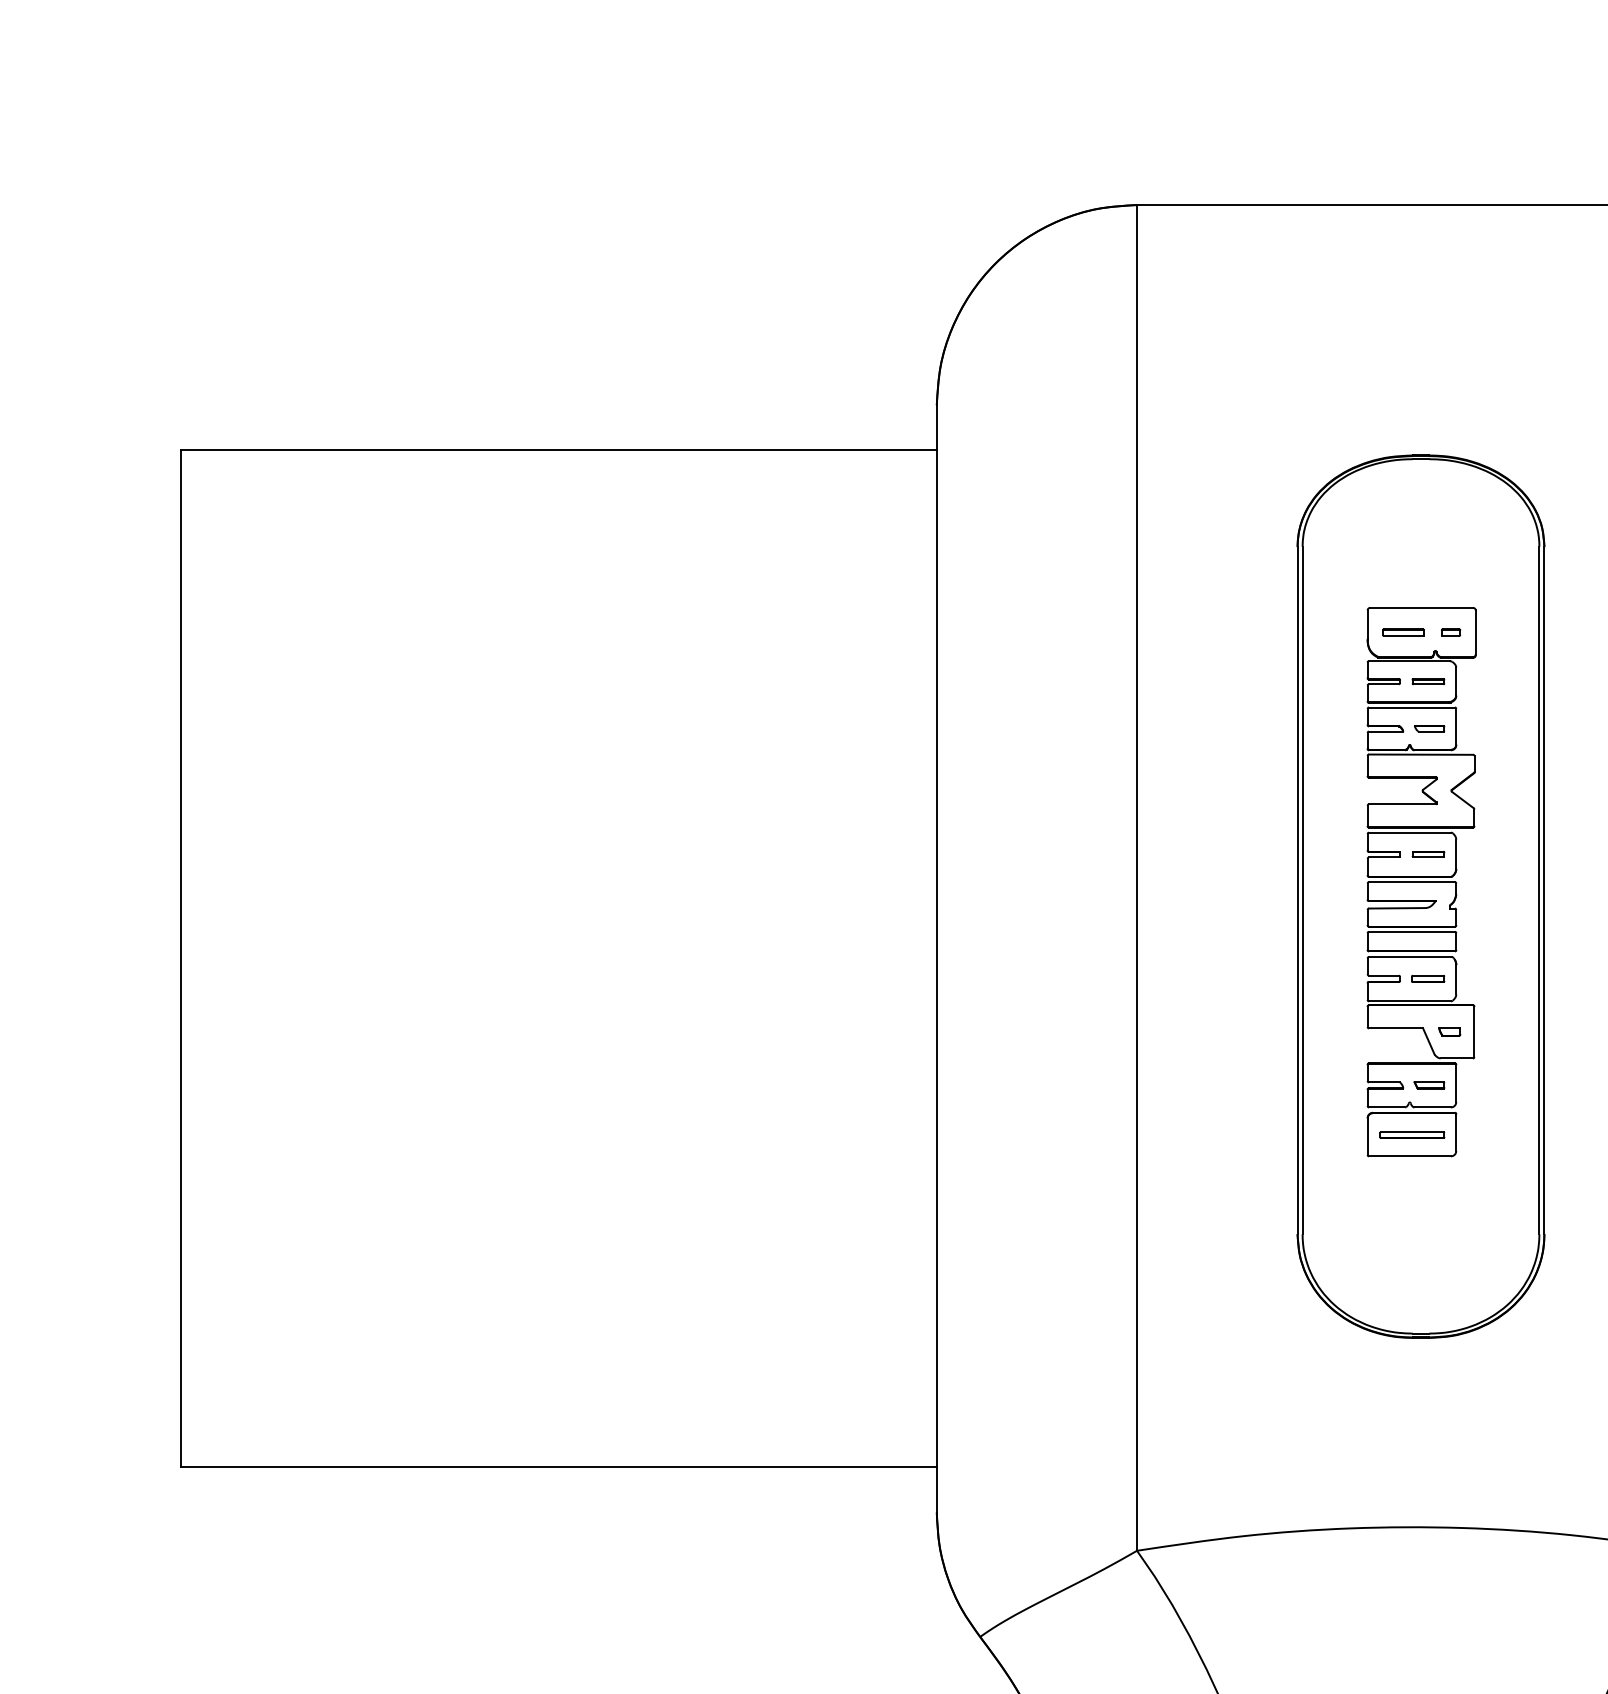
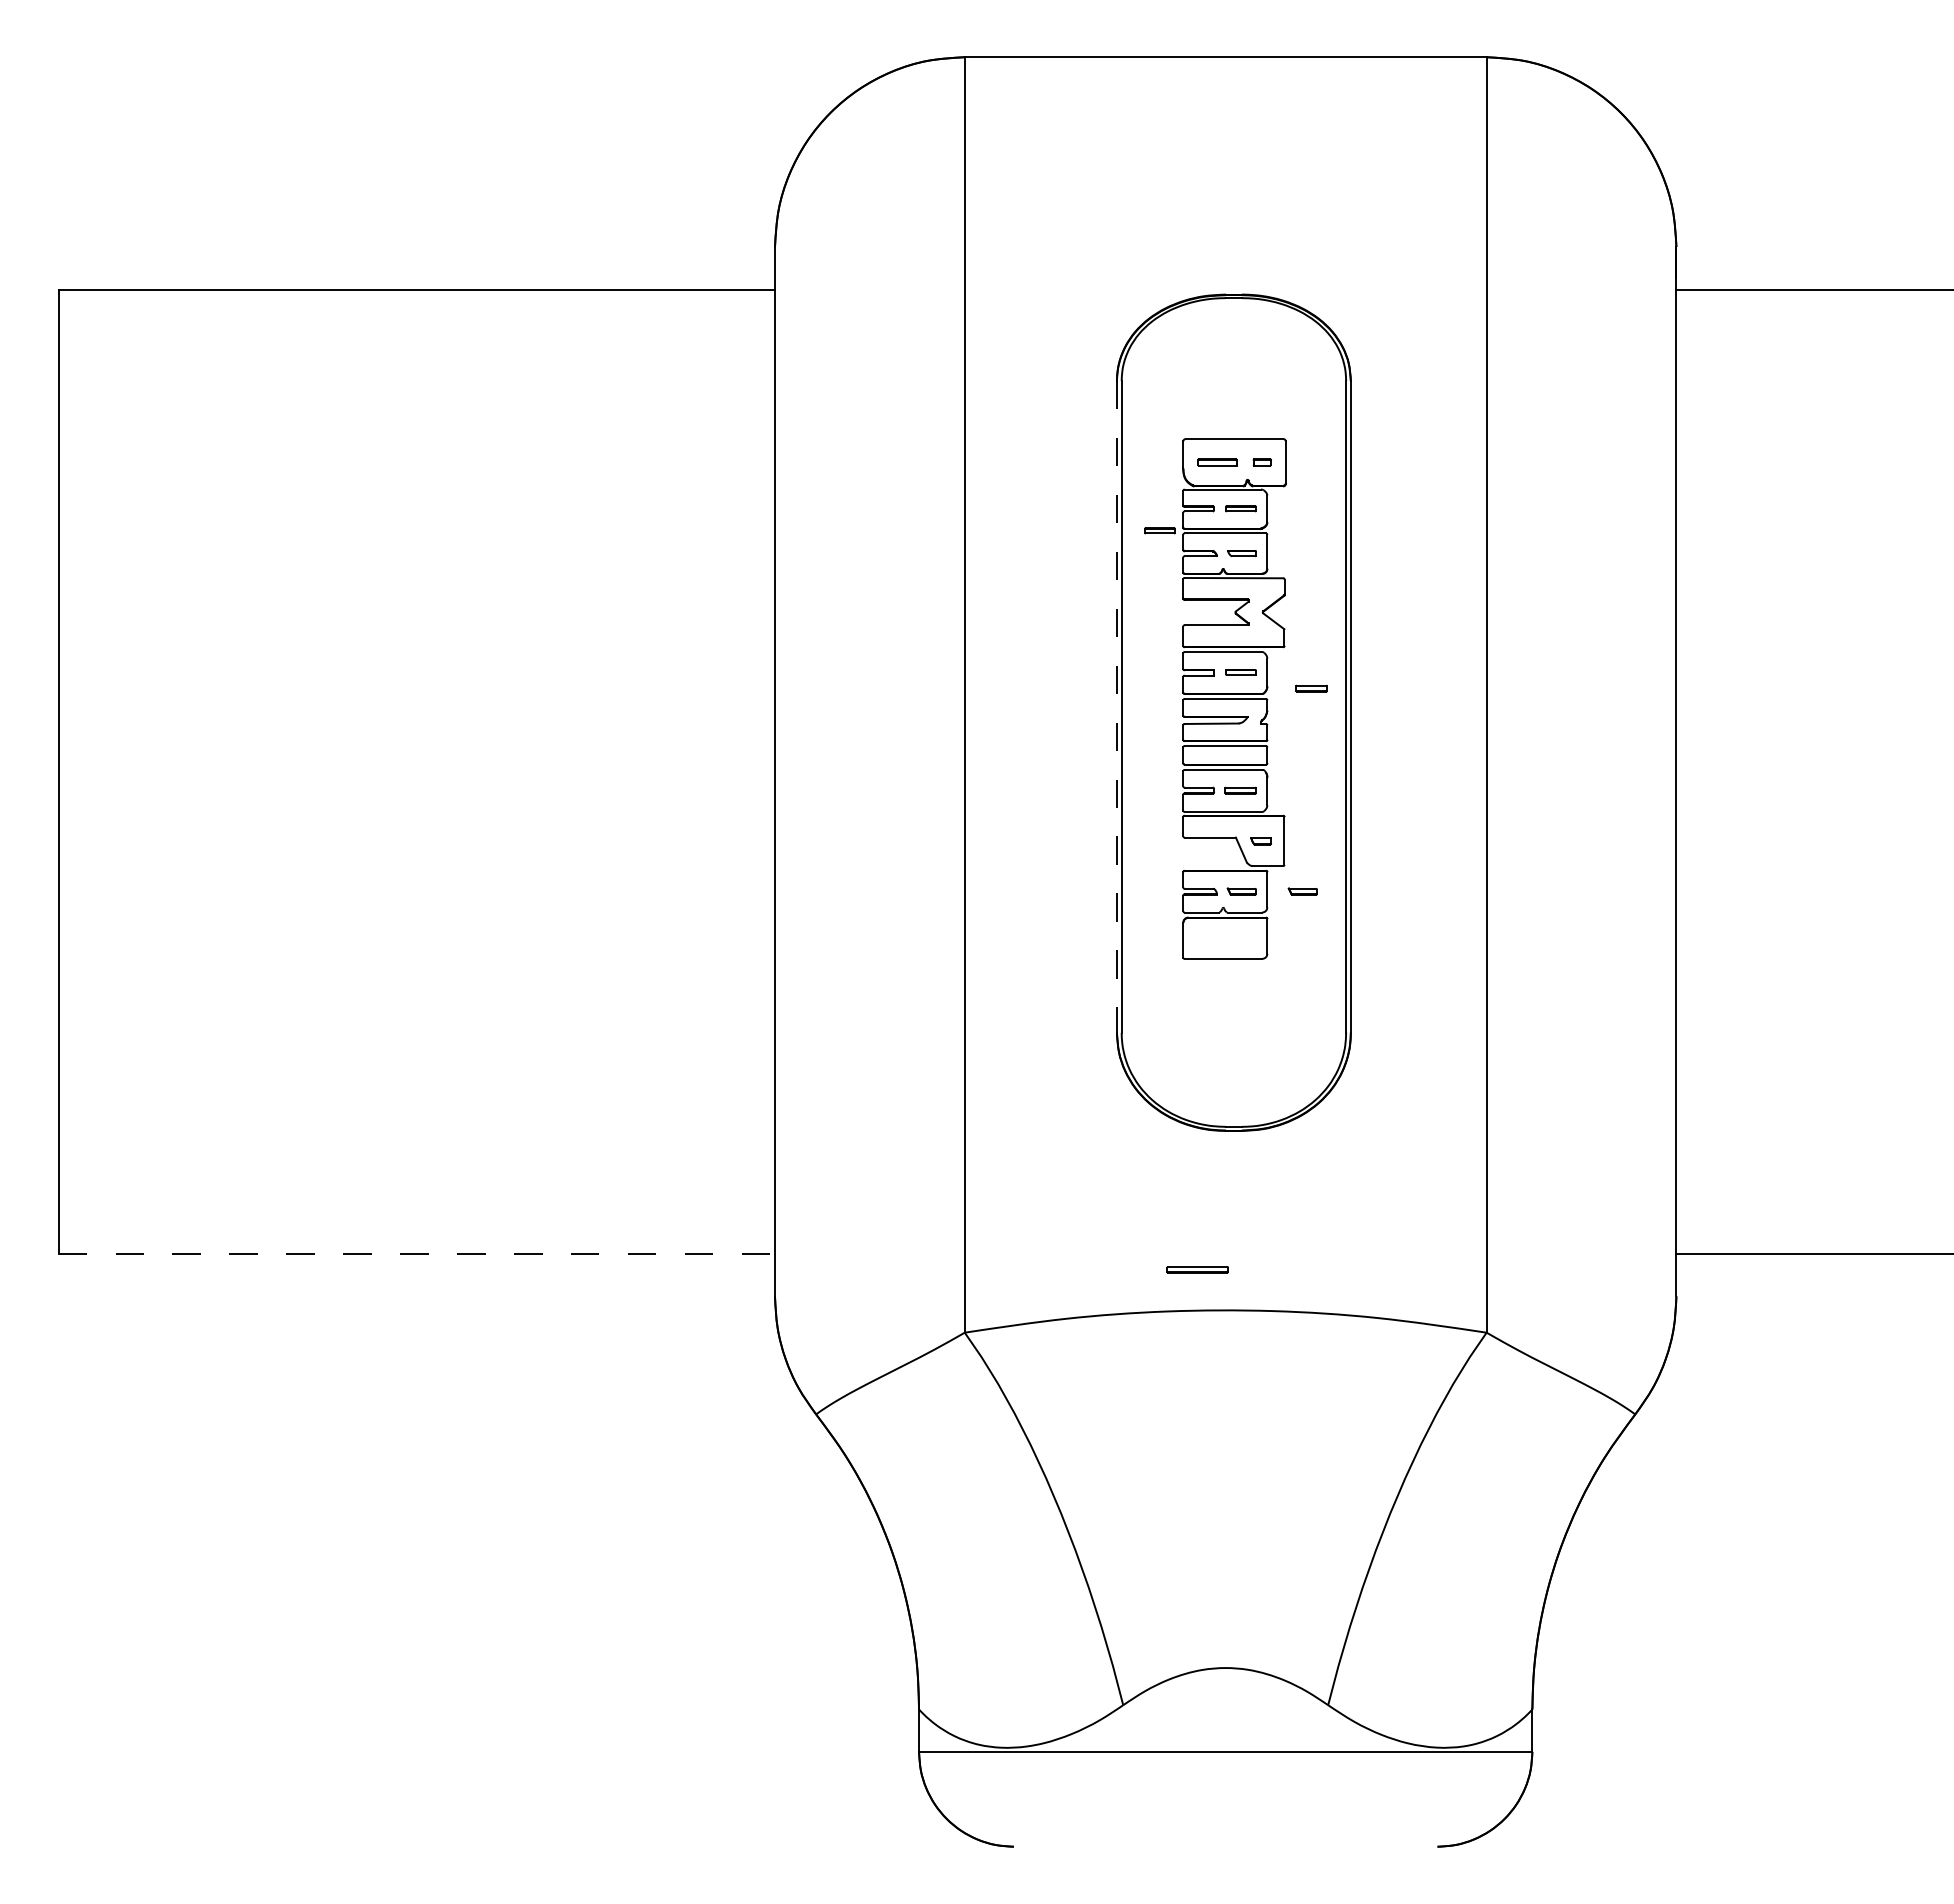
part: (1342, 704) -> (1159, 530), added
part: (1502, 871) -> (1311, 688), added
line: (1297, 890) -> (1116, 706), solid -> dashed
part: (1493, 1085) -> (1302, 891), added
part: (1412, 1134) -> (1197, 1269), moved
line: (559, 1467) -> (417, 1253), solid -> dashed

